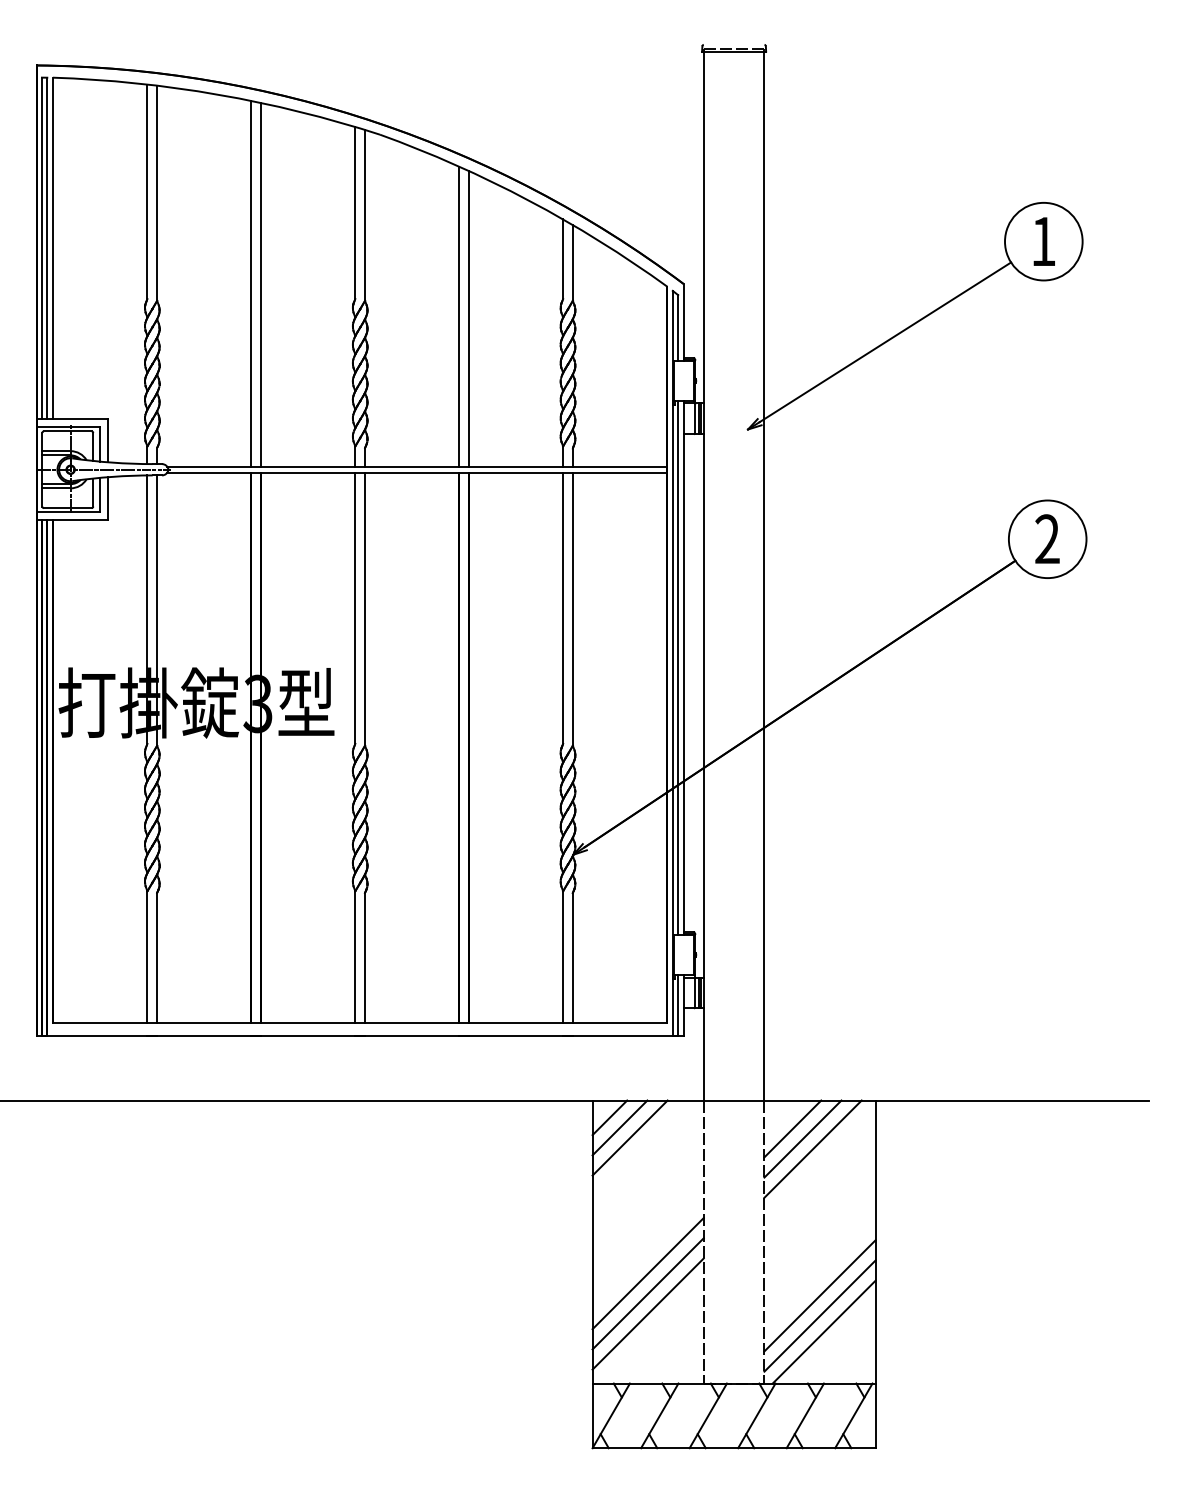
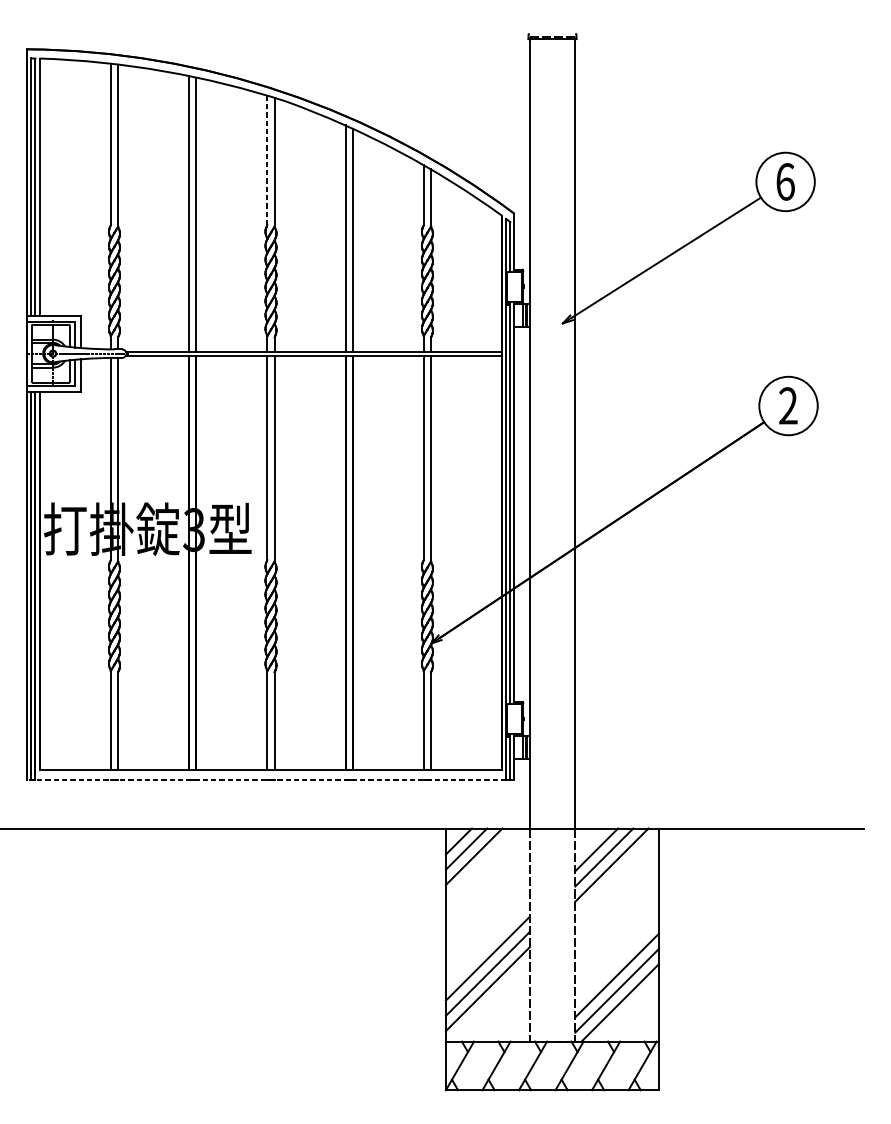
line: (355, 212) -> (267, 160), solid -> dashed
text: (1044, 241) -> (786, 181), 1 -> 6
line: (359, 1035) -> (270, 779), solid -> dashed

